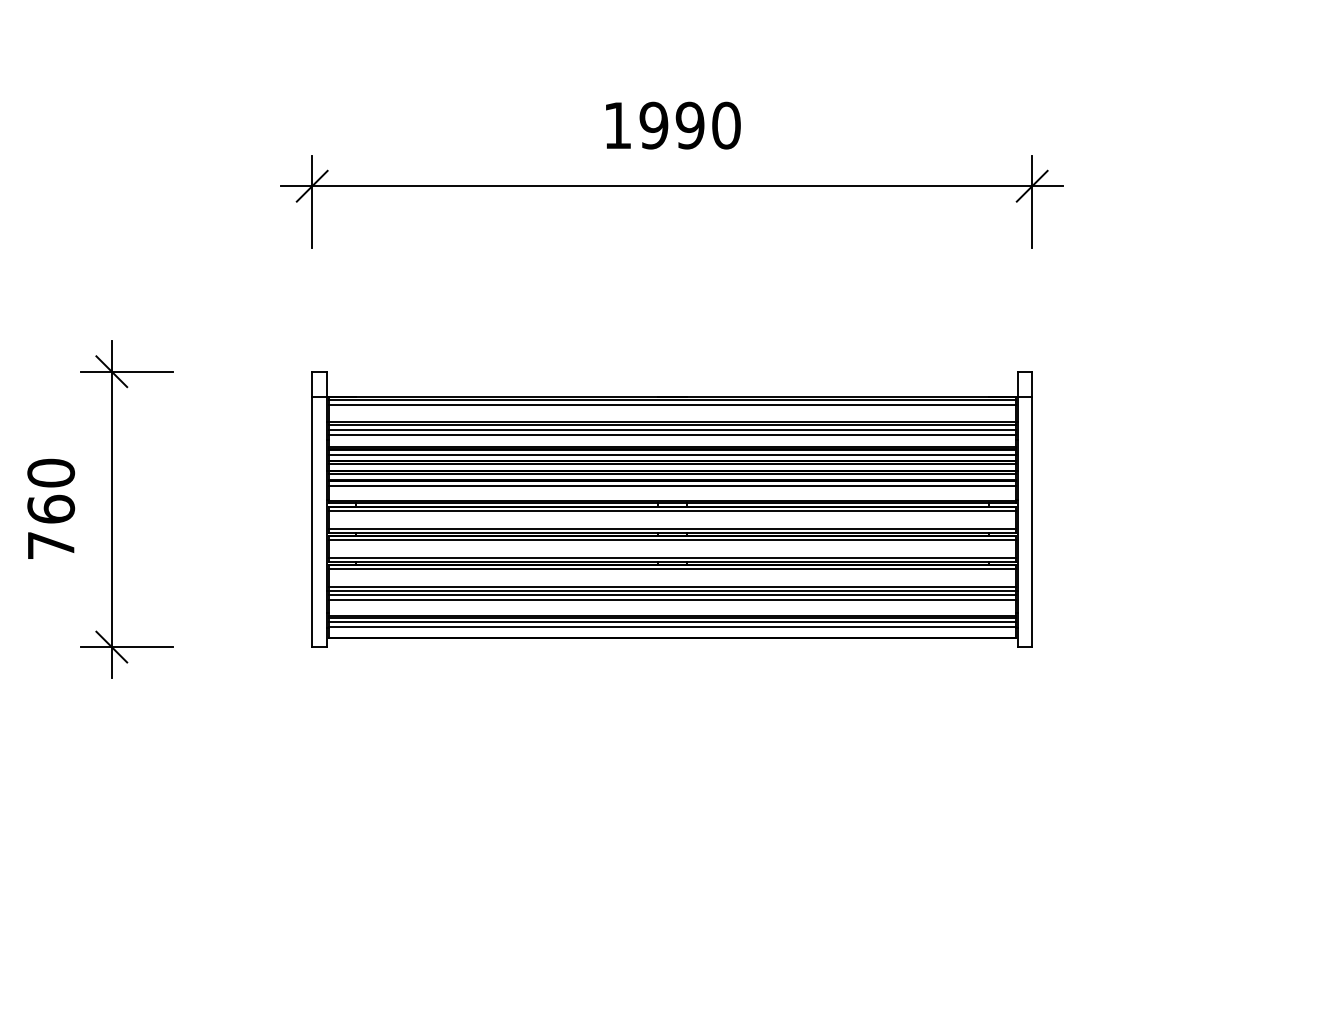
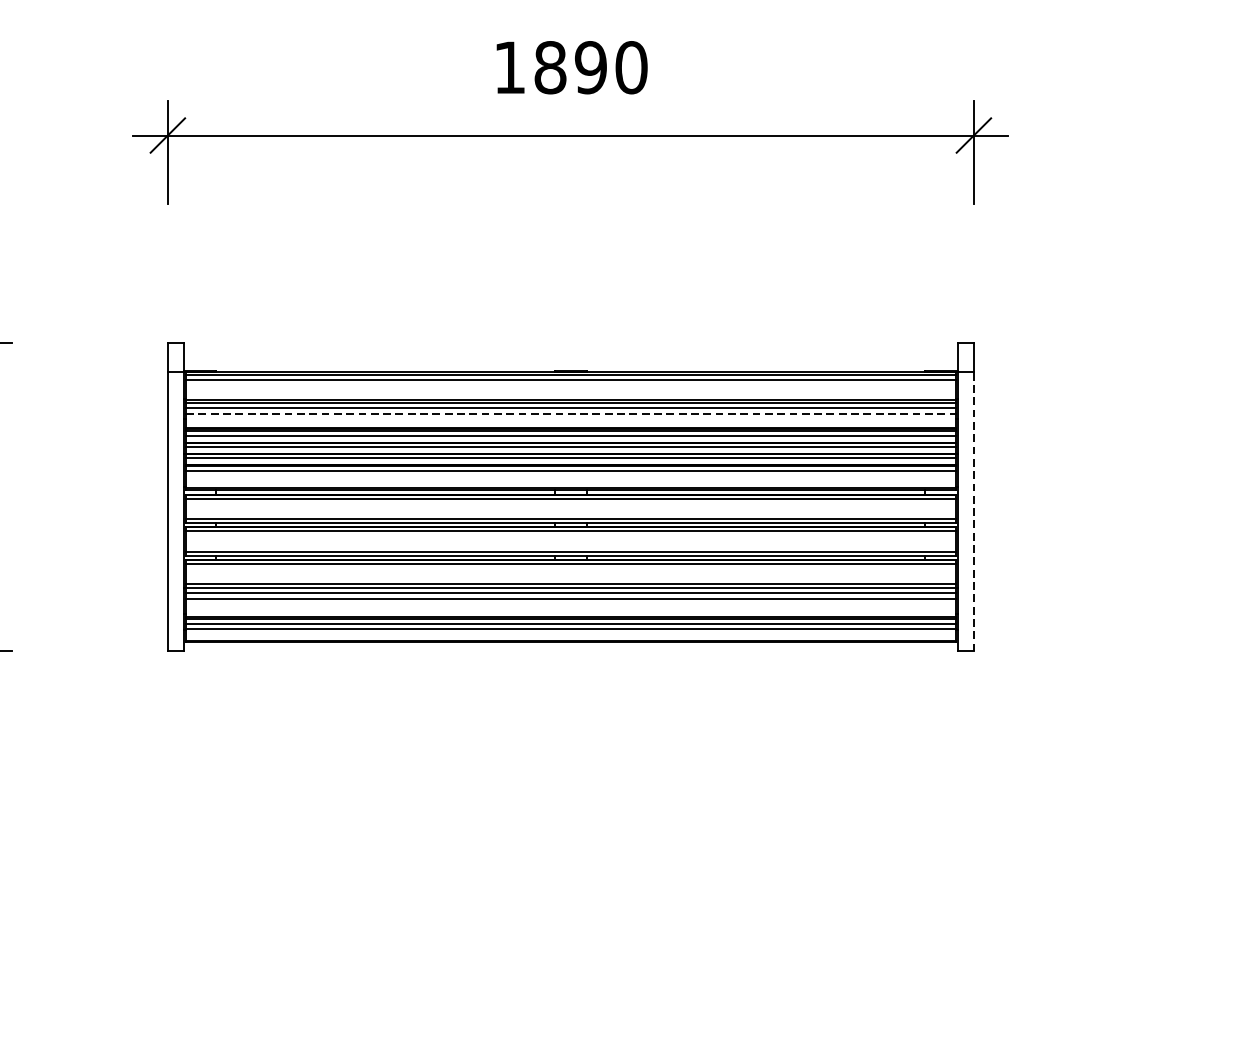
text: (653, 125) -> (549, 67), 1990 -> 1890
line: (672, 434) -> (571, 413), solid -> dashed
line: (1032, 522) -> (974, 511), solid -> dashed

